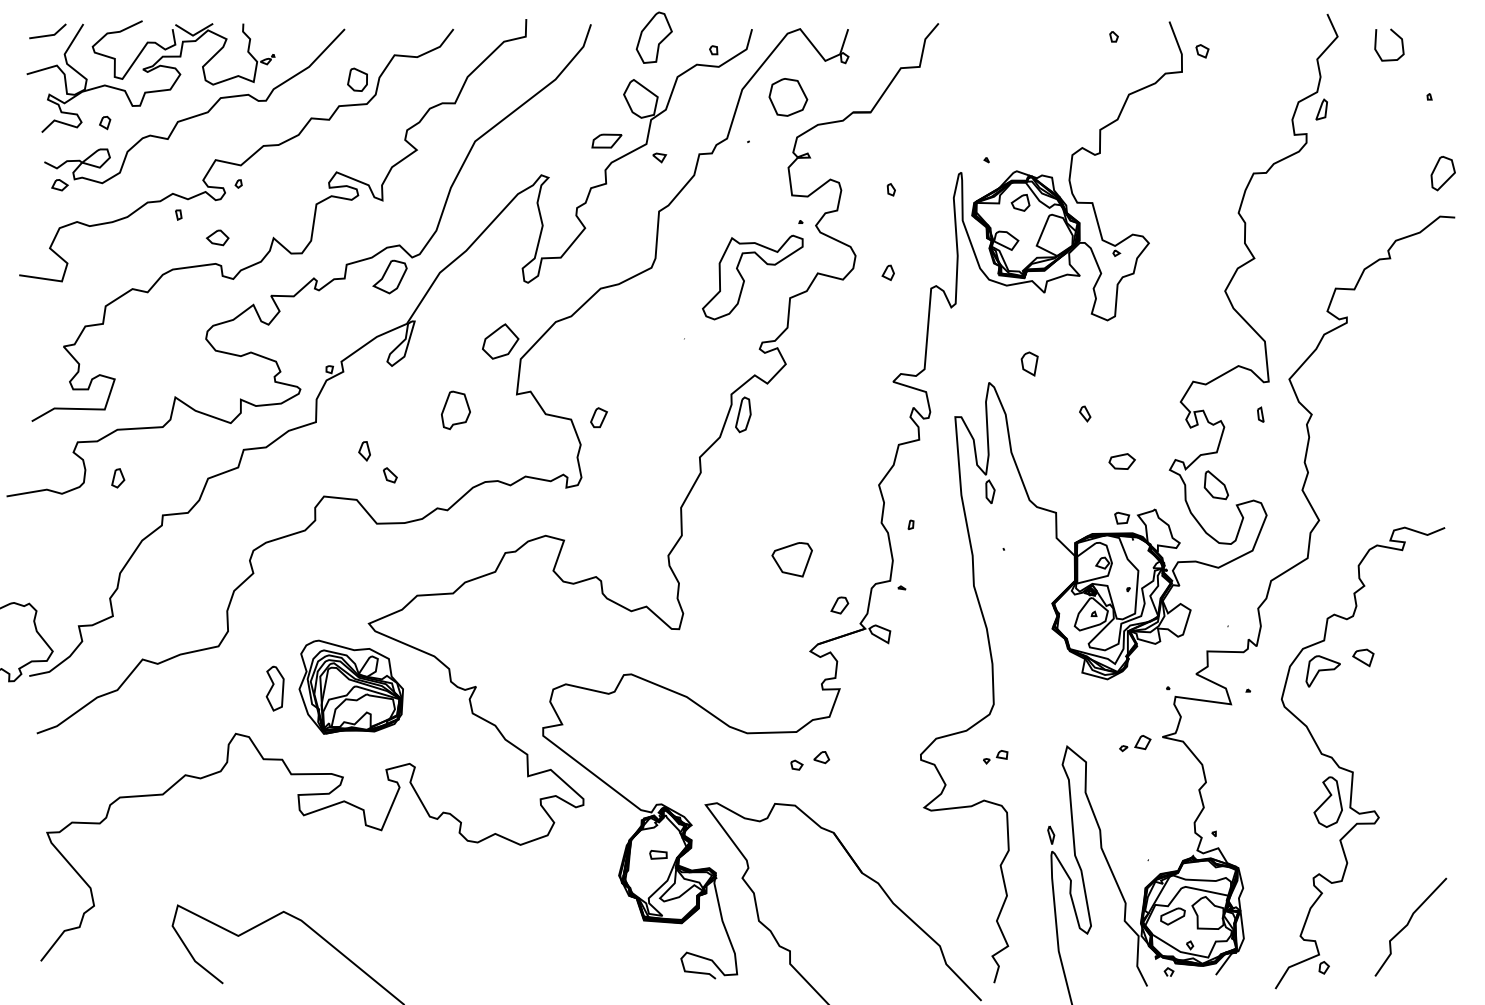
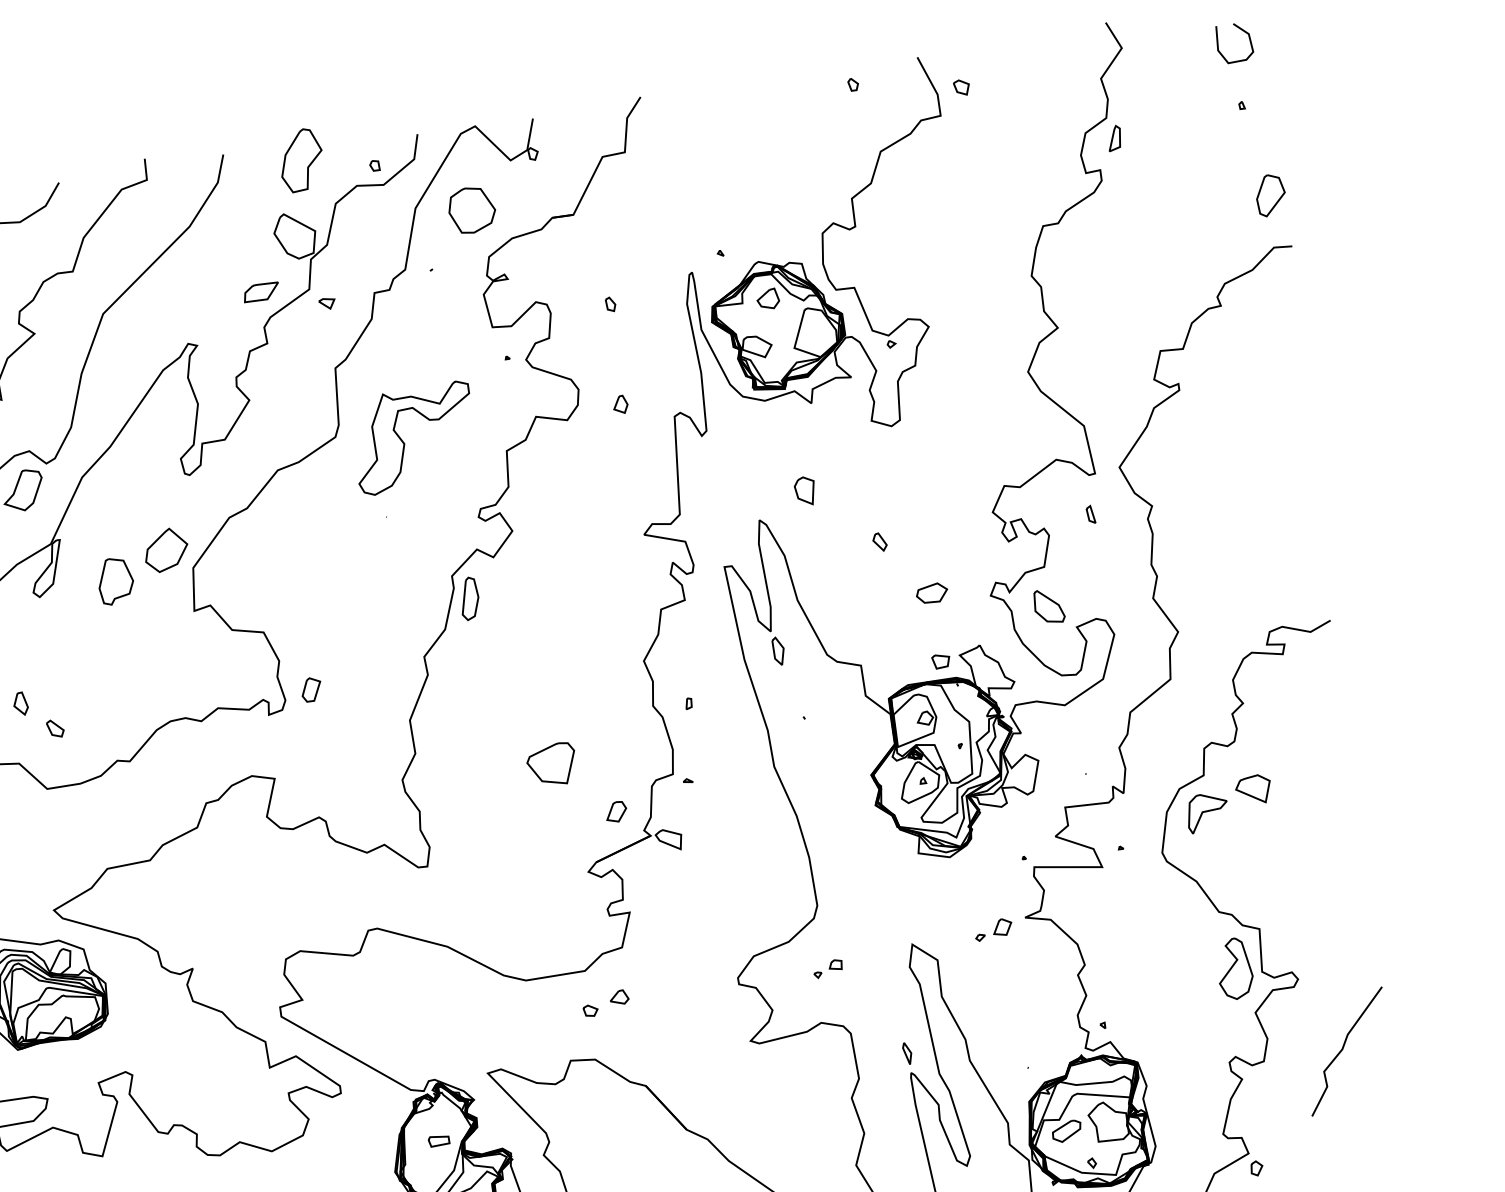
curve: (1397, 36) -> (1242, 31), moved
part: (744, 279) -> (404, 442), moved
part: (455, 410) -> (115, 581), moved
part: (598, 417) -> (310, 689), moved
part: (1363, 657) -> (1253, 789), size x1.4
curve: (1408, 925) -> (1343, 1049), moved

